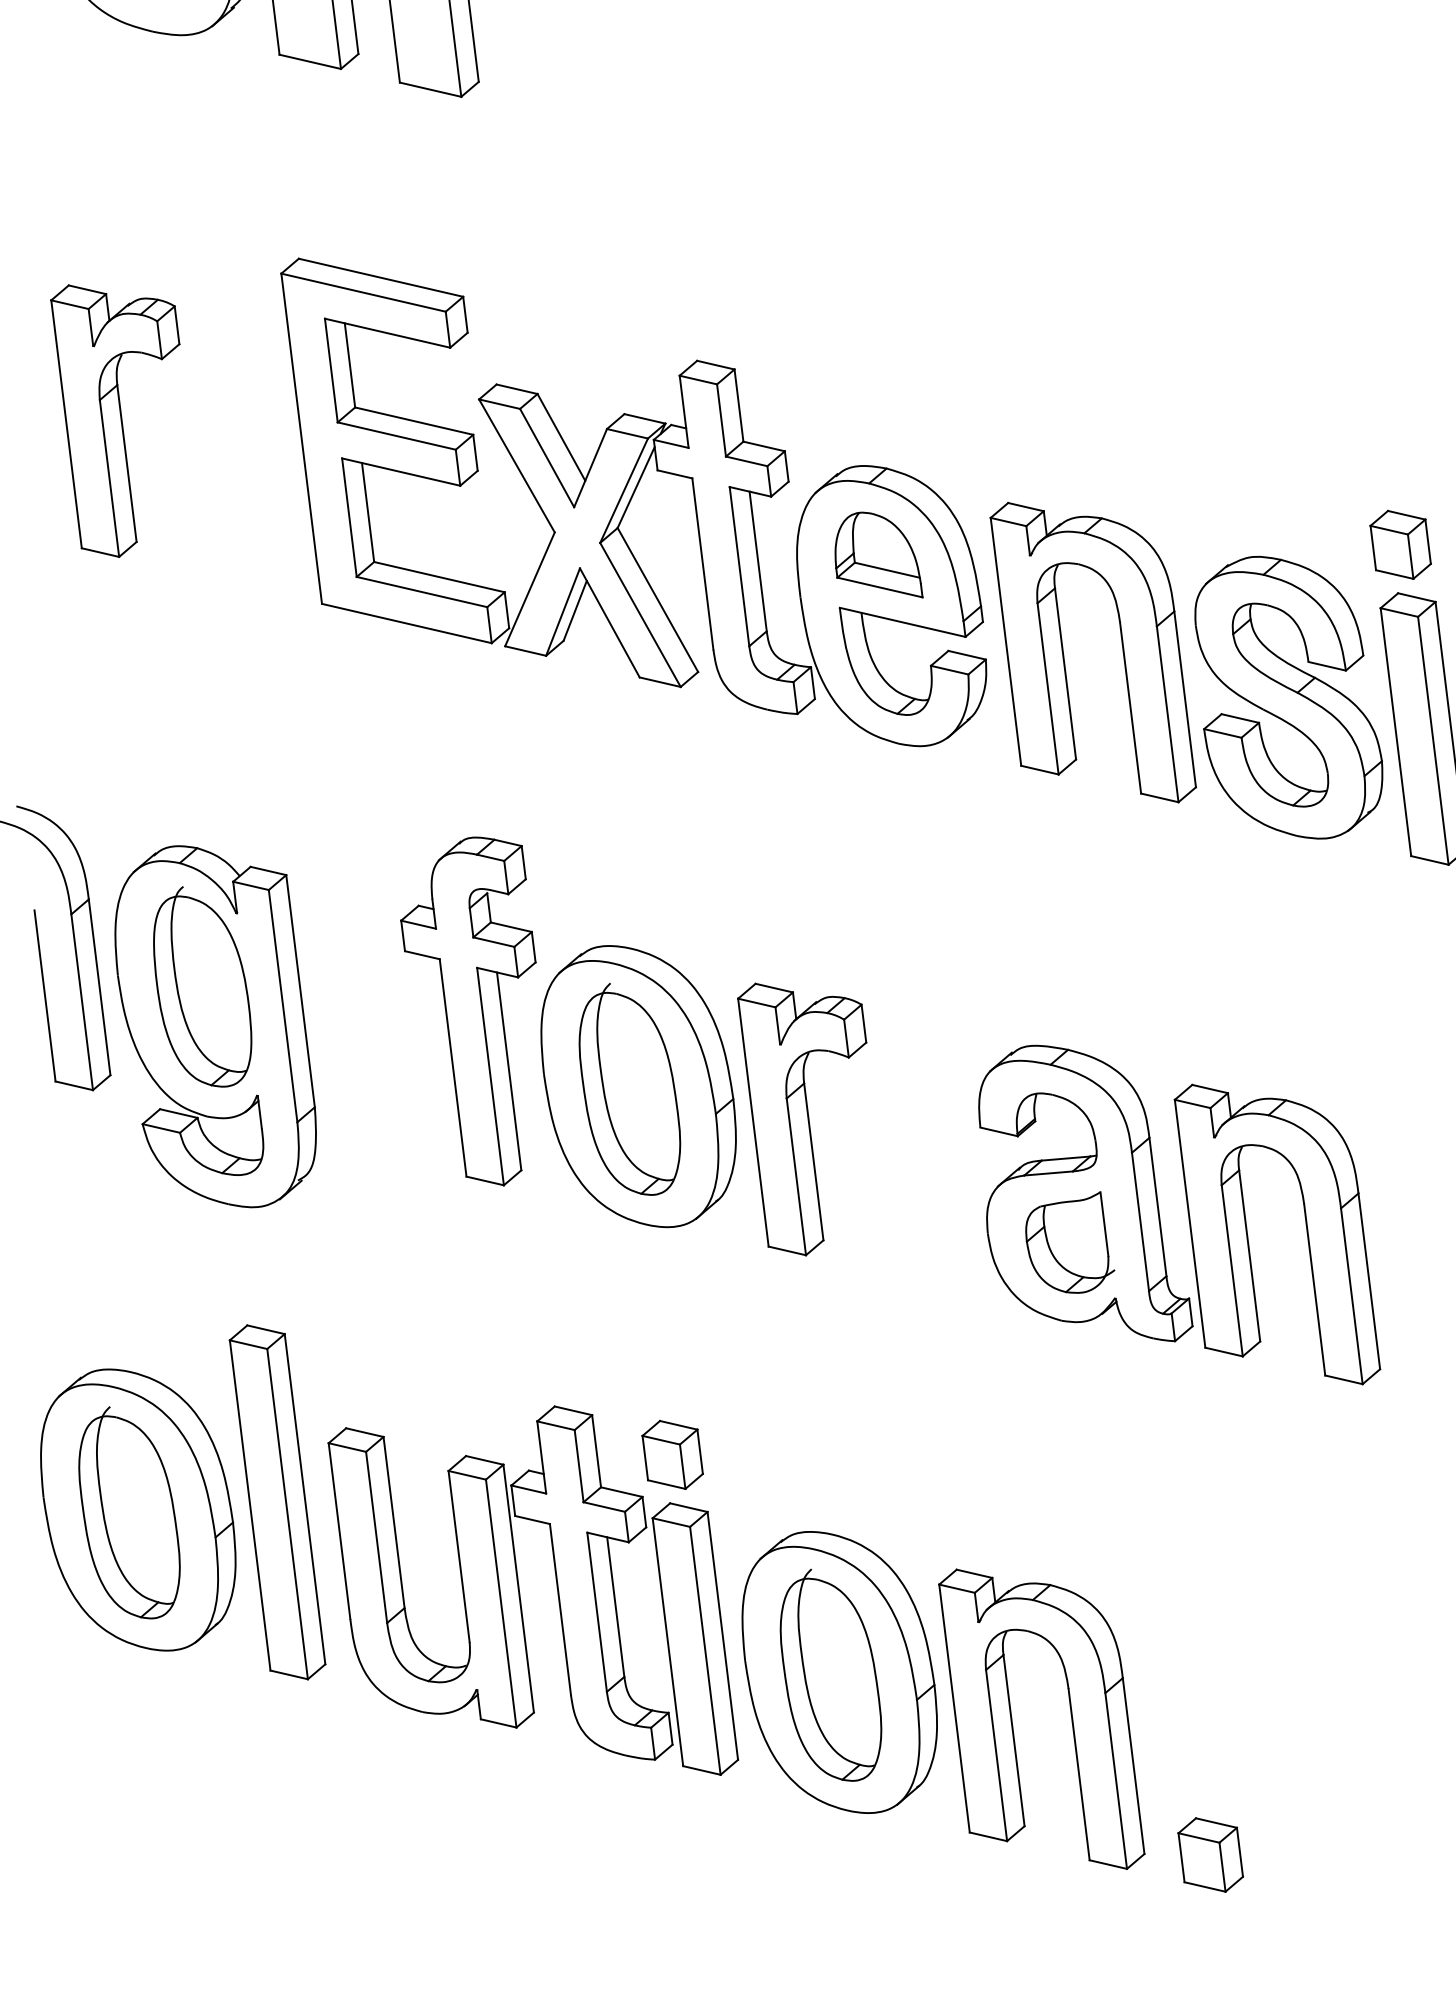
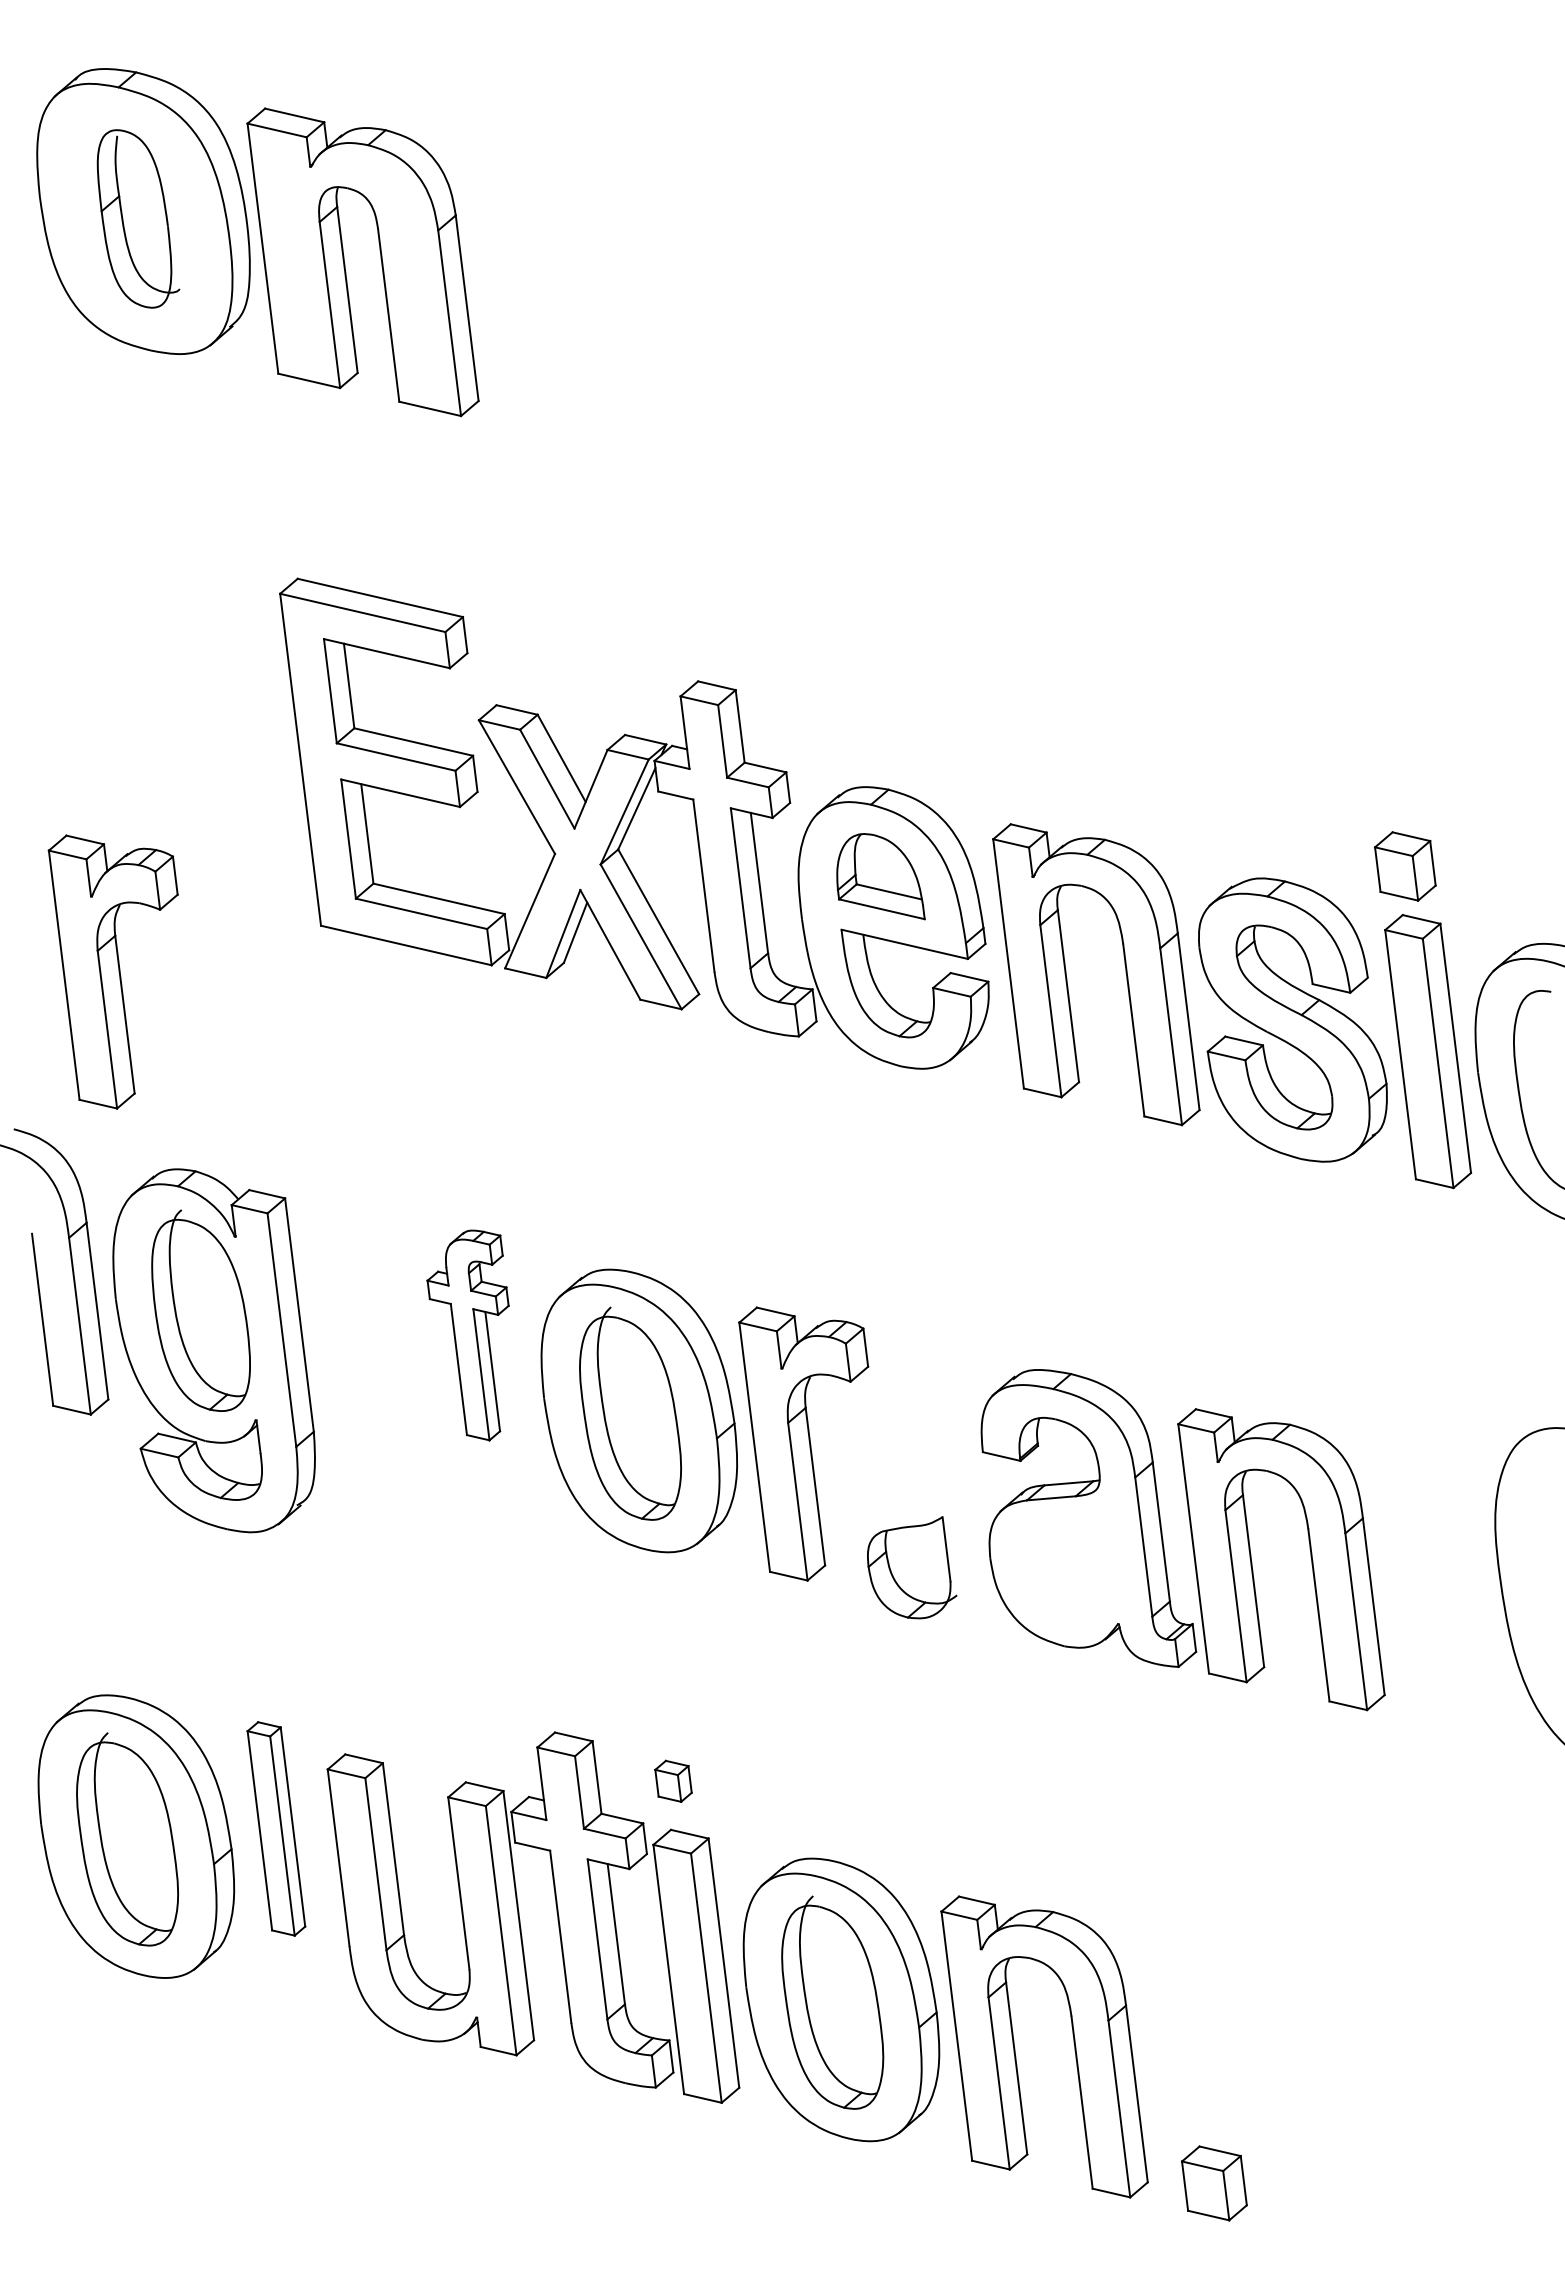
part: (114, 420) -> (112, 971), moved
part: (467, 1011) -> (467, 1335), size x0.6
part: (1070, 1242) -> (912, 1567), moved
part: (672, 1455) -> (673, 1781), size x0.6
part: (277, 1501) -> (276, 1828), size x0.6

